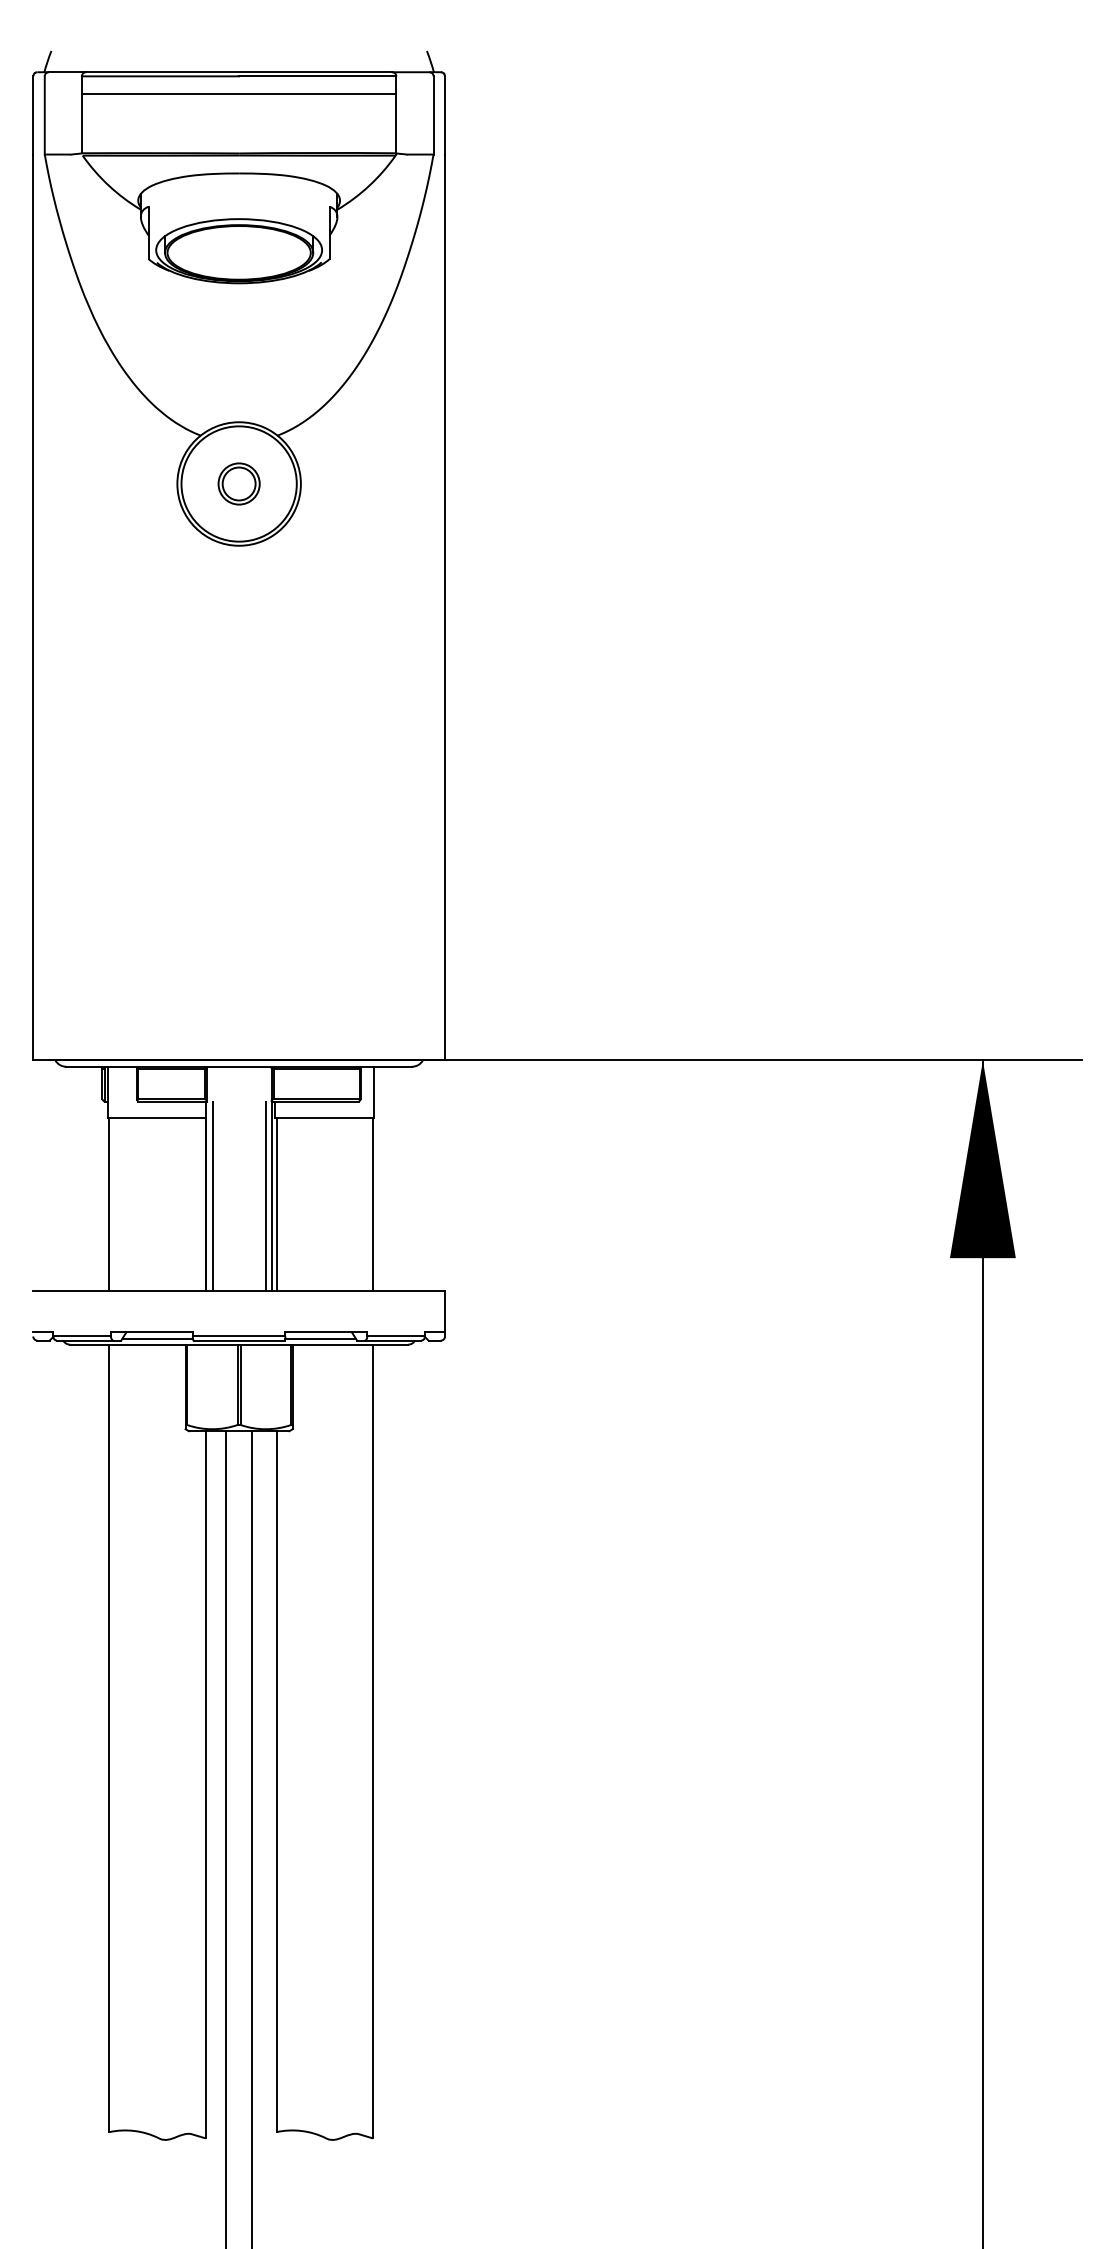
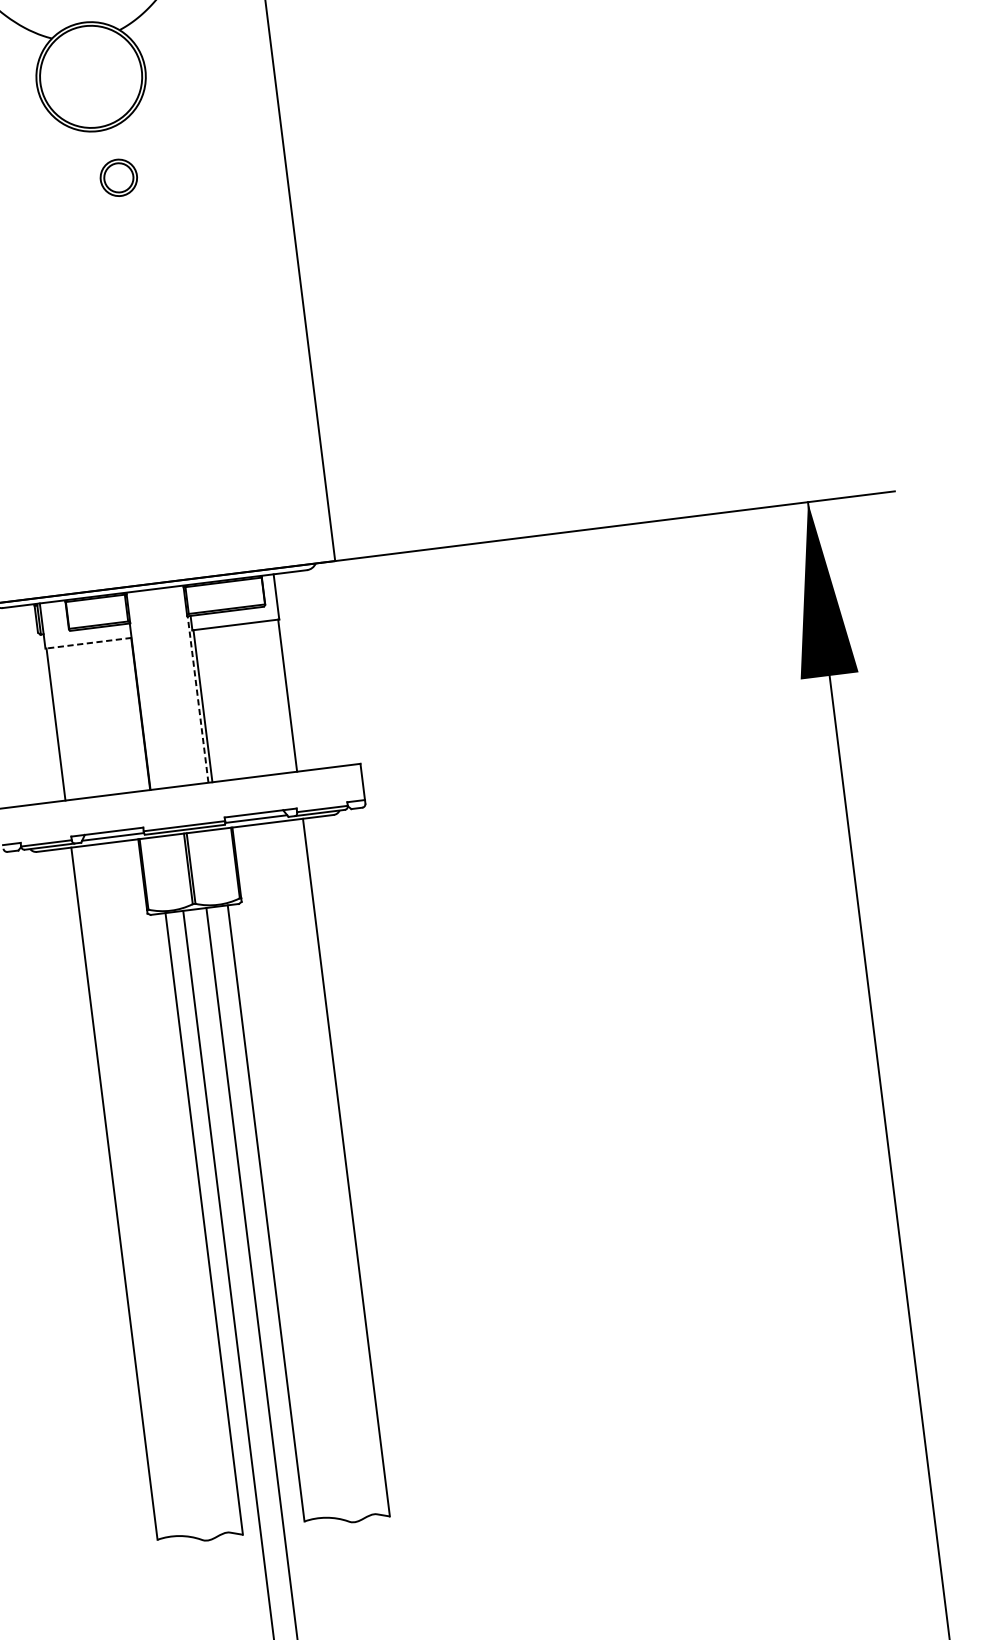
part: (238, 483) -> (118, 177), moved
line: (156, 1118) -> (87, 643), solid -> dashed
line: (212, 1196) -> (145, 706), removed
line: (265, 1196) -> (192, 700), removed
line: (272, 1196) -> (198, 699), solid -> dashed

